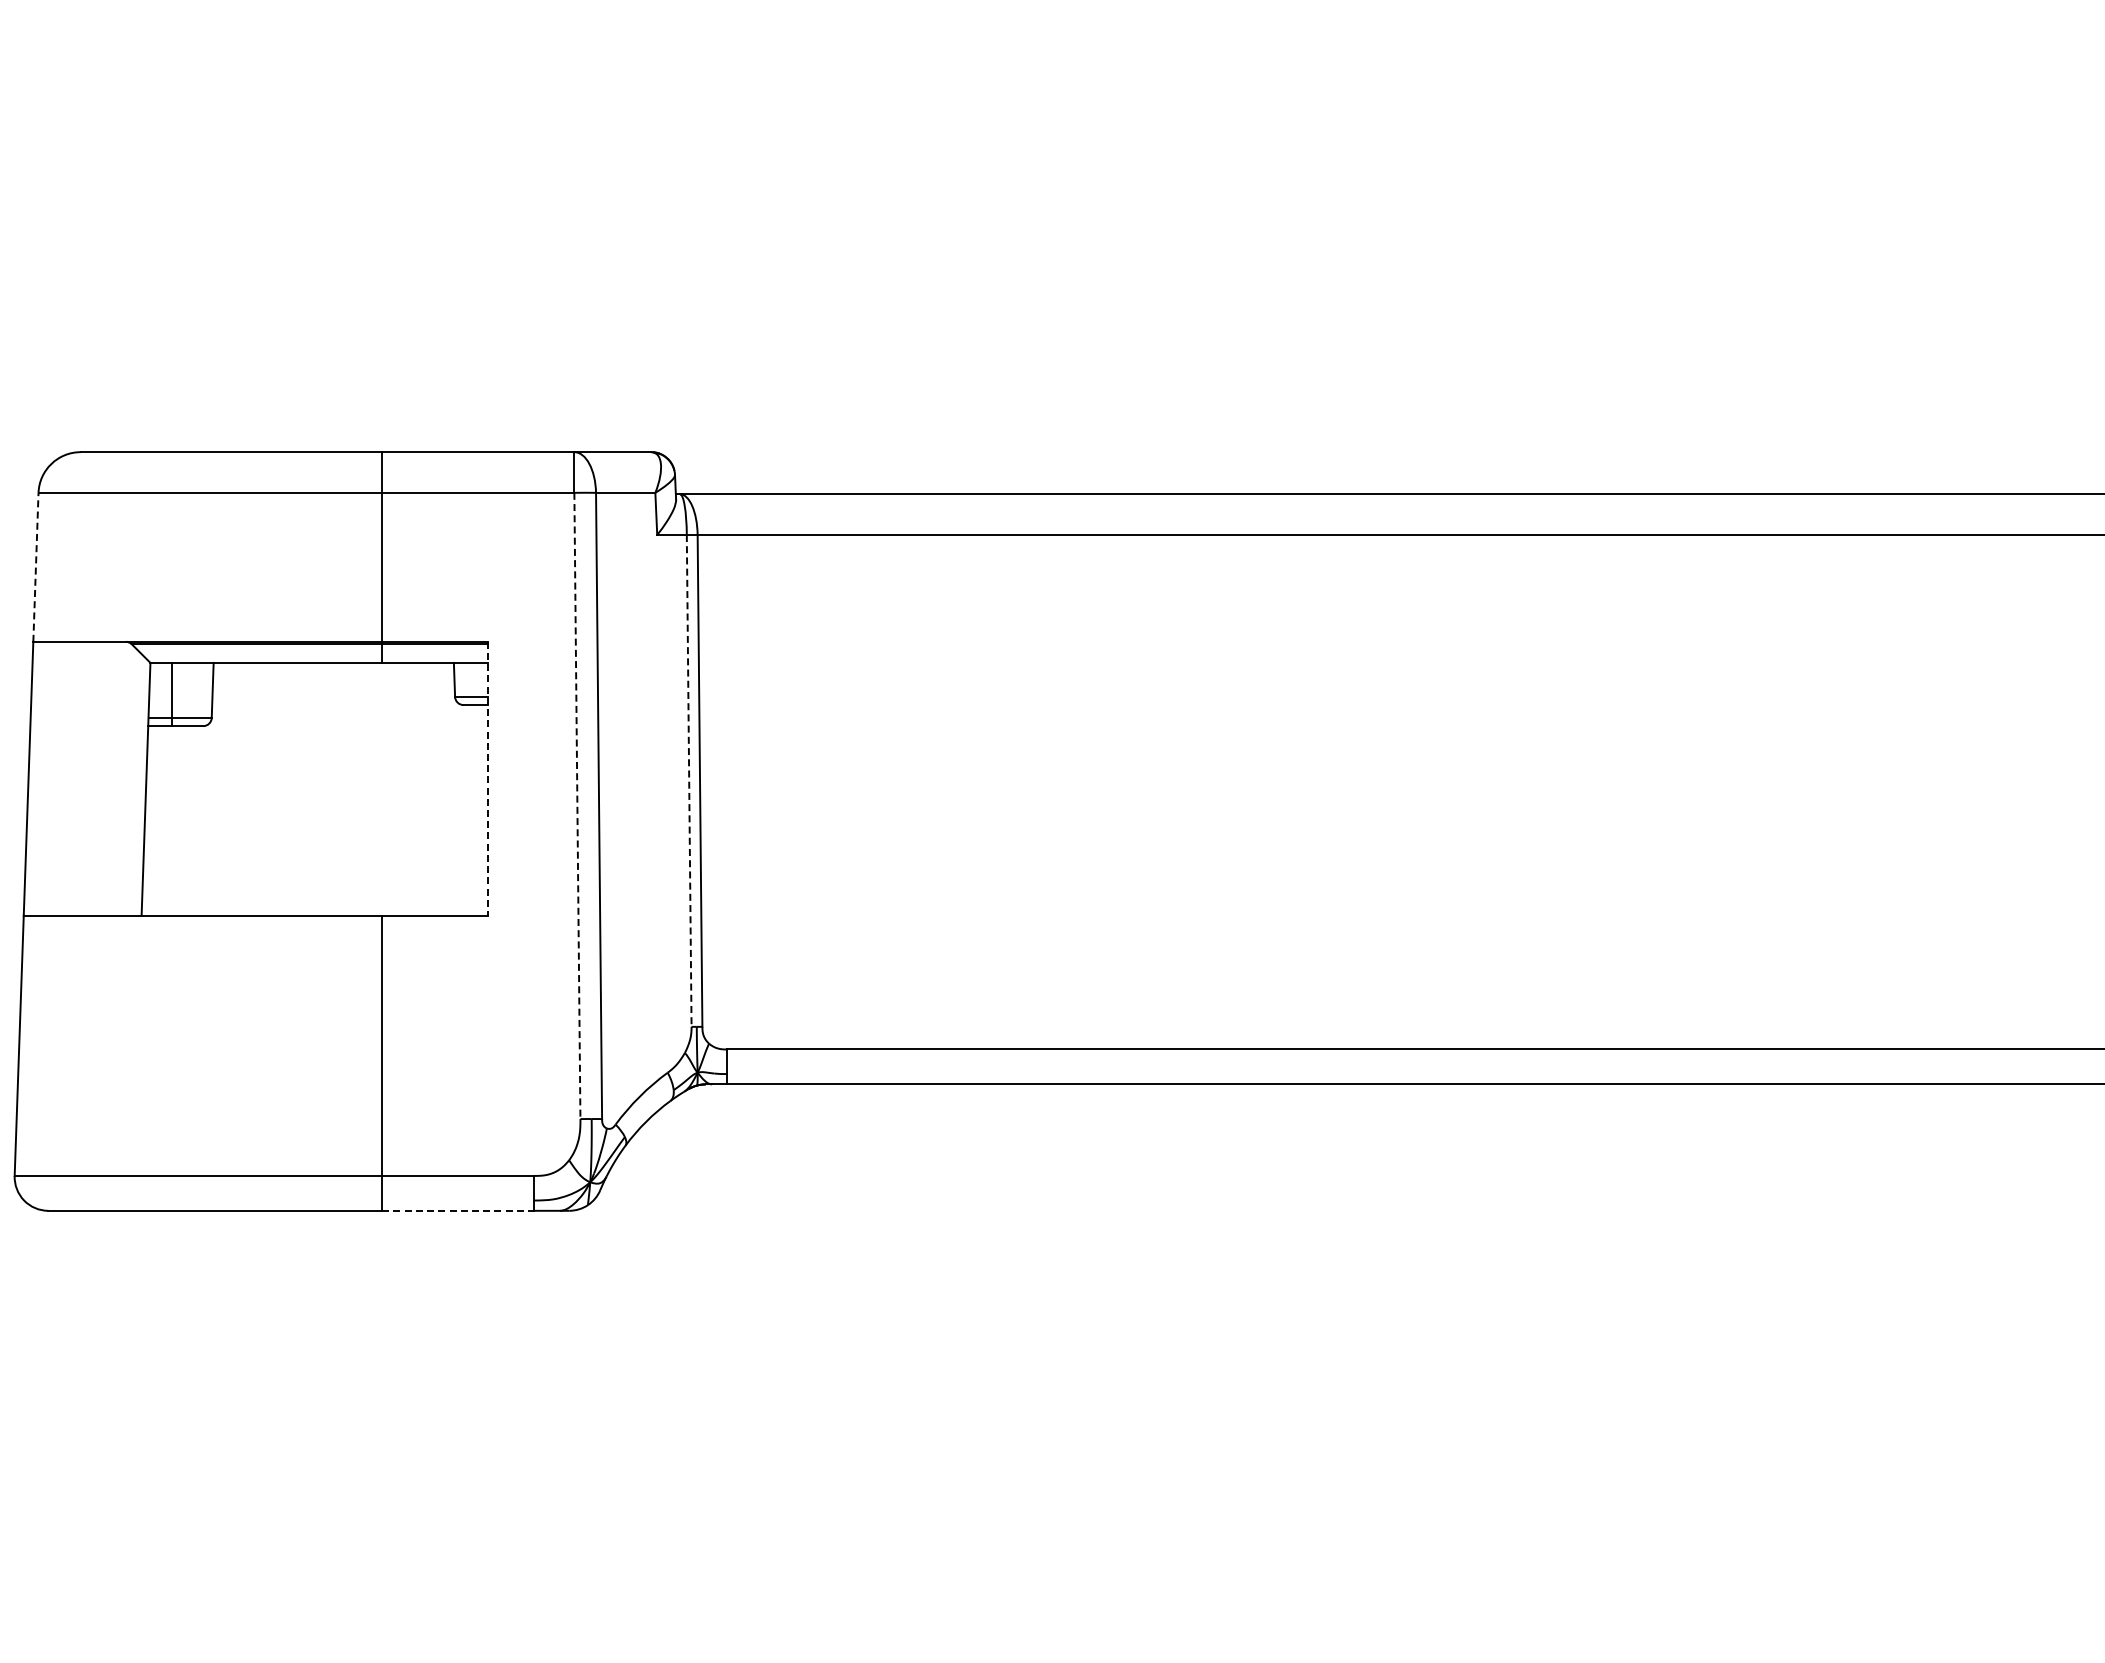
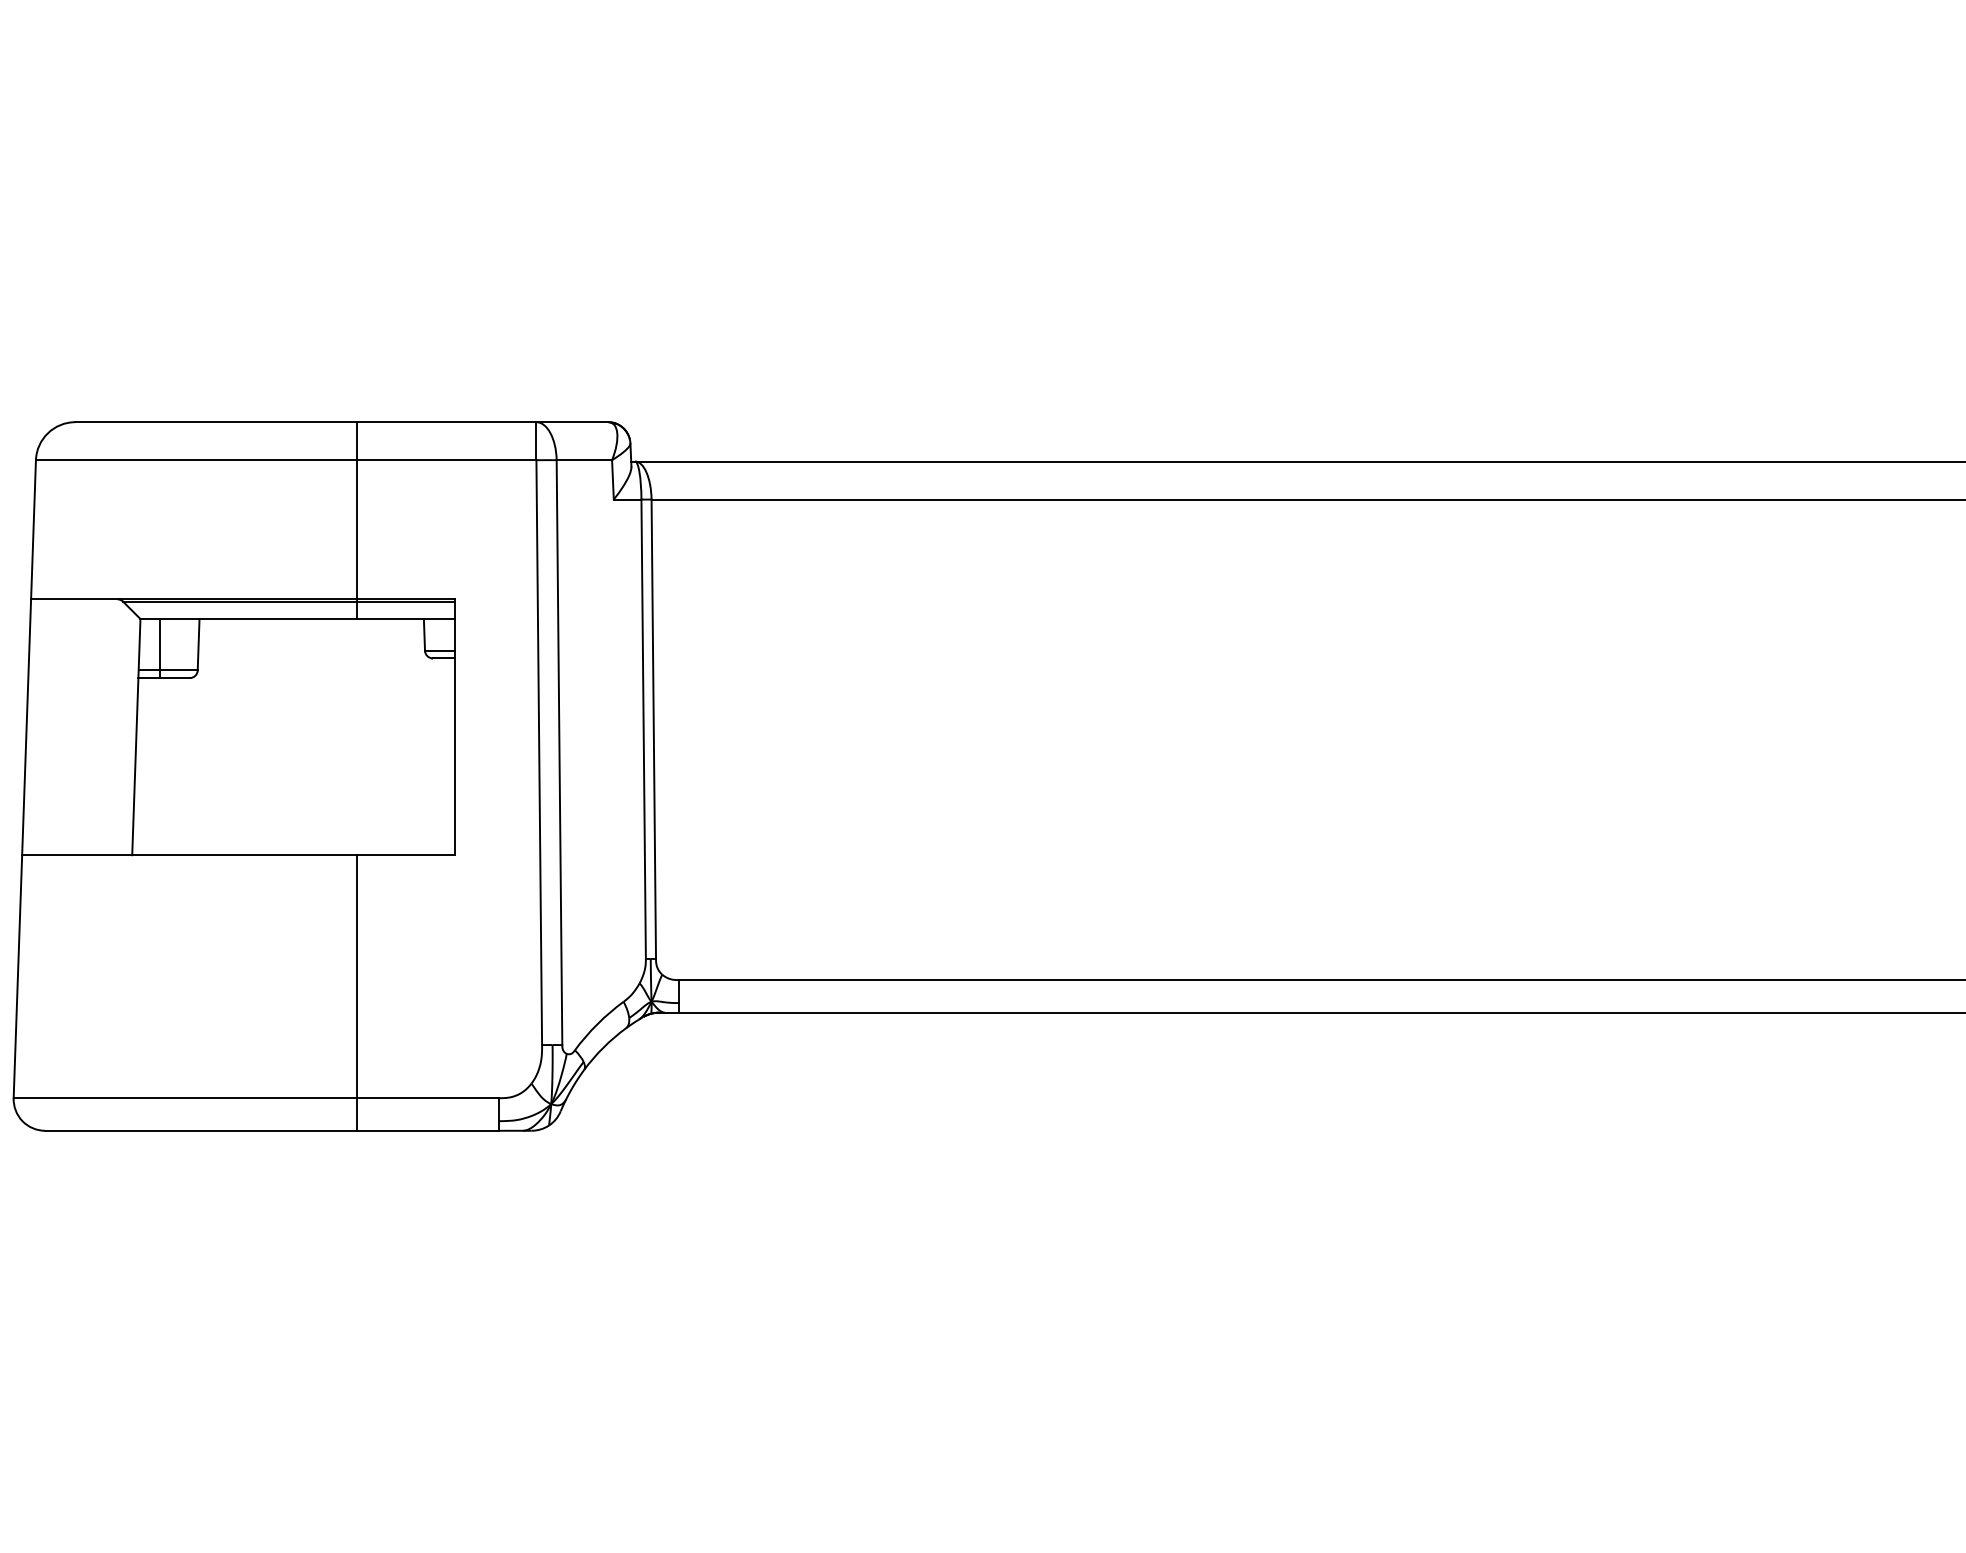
line: (35, 567) -> (33, 529), dashed -> solid
line: (487, 778) -> (455, 726), dashed -> solid
line: (689, 780) -> (643, 728), dashed -> solid
line: (577, 806) -> (539, 753), dashed -> solid
line: (458, 1210) -> (428, 1130), dashed -> solid

